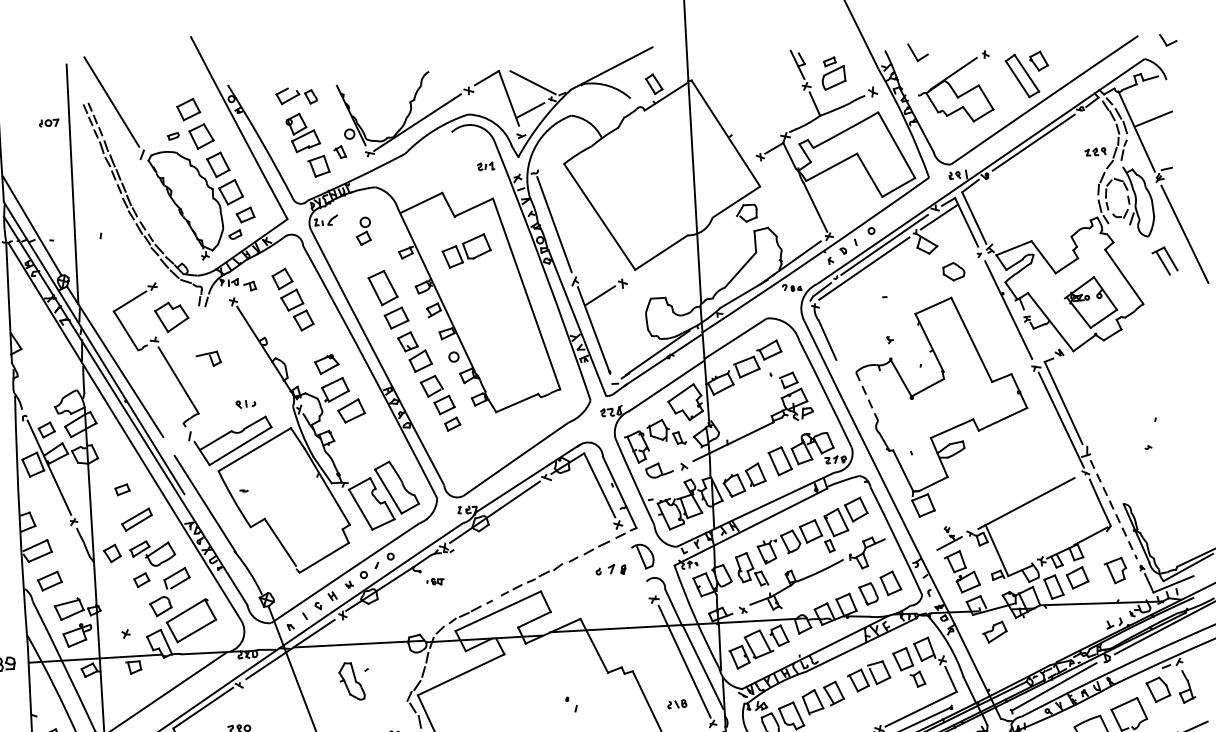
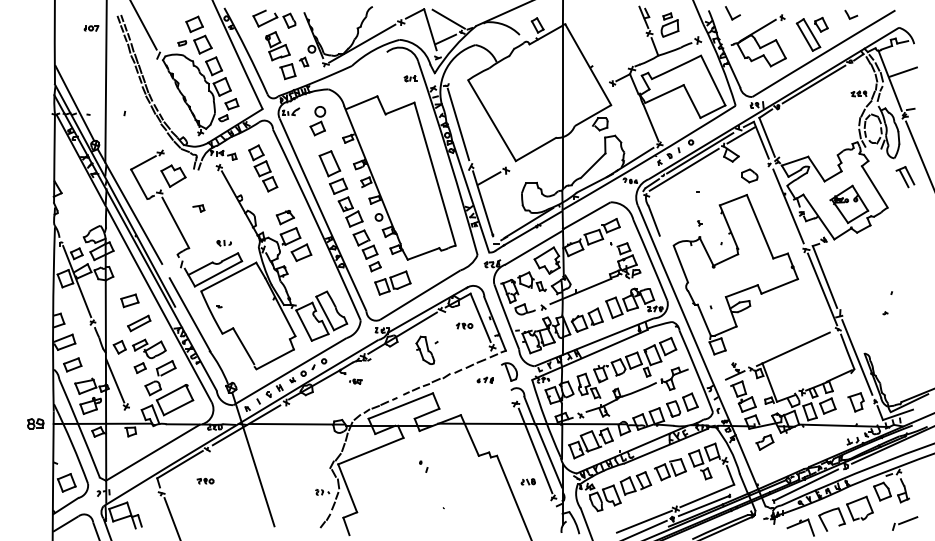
part: (1168, 39) -> (851, 14), moved
part: (296, 95) -> (274, 18), size x1.43
part: (362, 231) -> (317, 121), size x1.43
part: (466, 250) -> (392, 282), moved
part: (208, 359) -> (198, 208), size x0.62
line: (866, 397) -> (680, 264), dashed -> solid
part: (121, 489) -> (129, 300), size x1.67
part: (578, 497) -> (464, 325), added
line: (1114, 509) -> (857, 357), dashed -> solid
part: (609, 568) -> (484, 379), size x0.71
line: (109, 598) -> (115, 380), added
part: (353, 680) -> (426, 349), moved
part: (571, 704) -> (423, 466), moved

